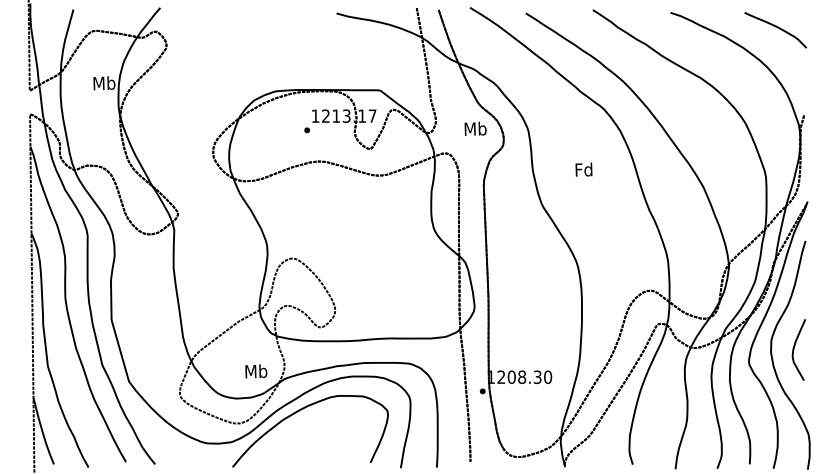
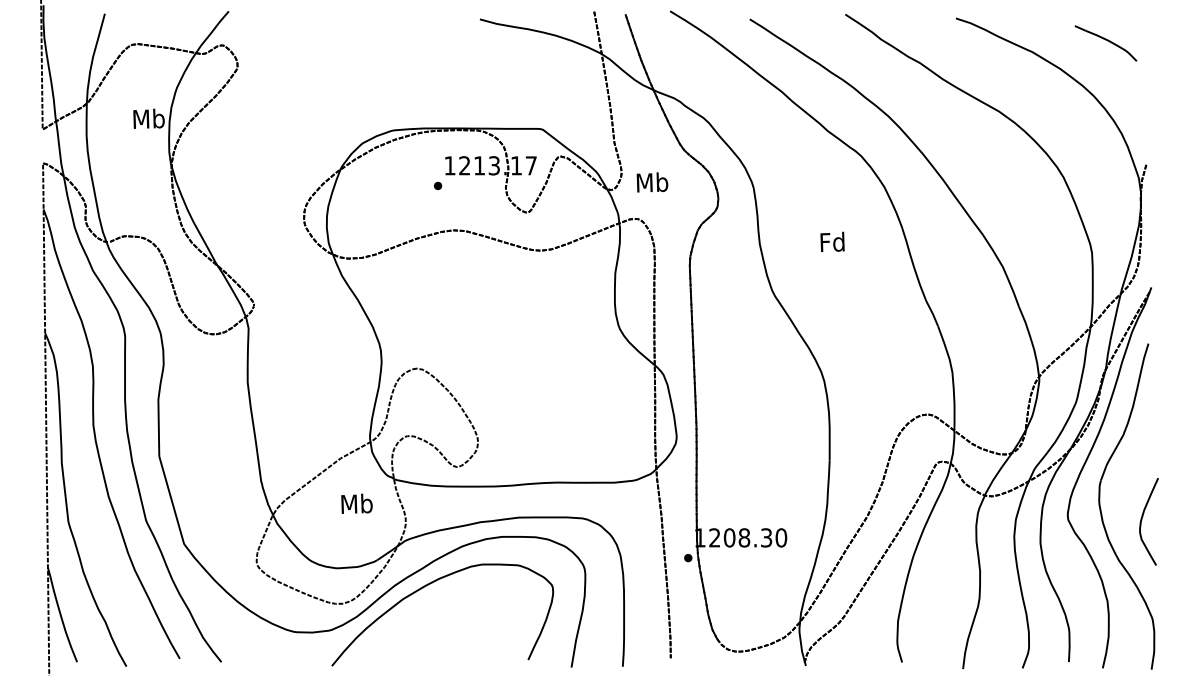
part: (775, 30) -> (1105, 43), size x0.7
text: (475, 128) -> (652, 181), moved
curve: (794, 349) -> (1142, 521), moved
text: (256, 371) -> (357, 504), moved

